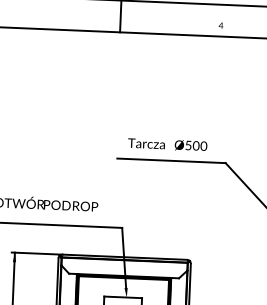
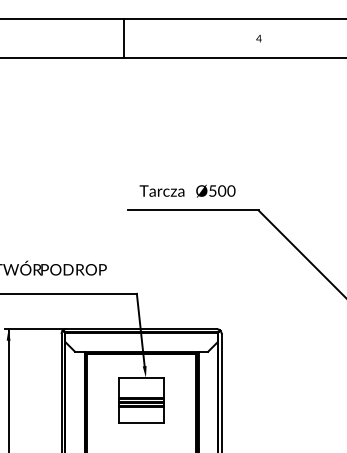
text: (220, 25) -> (258, 38), moved

